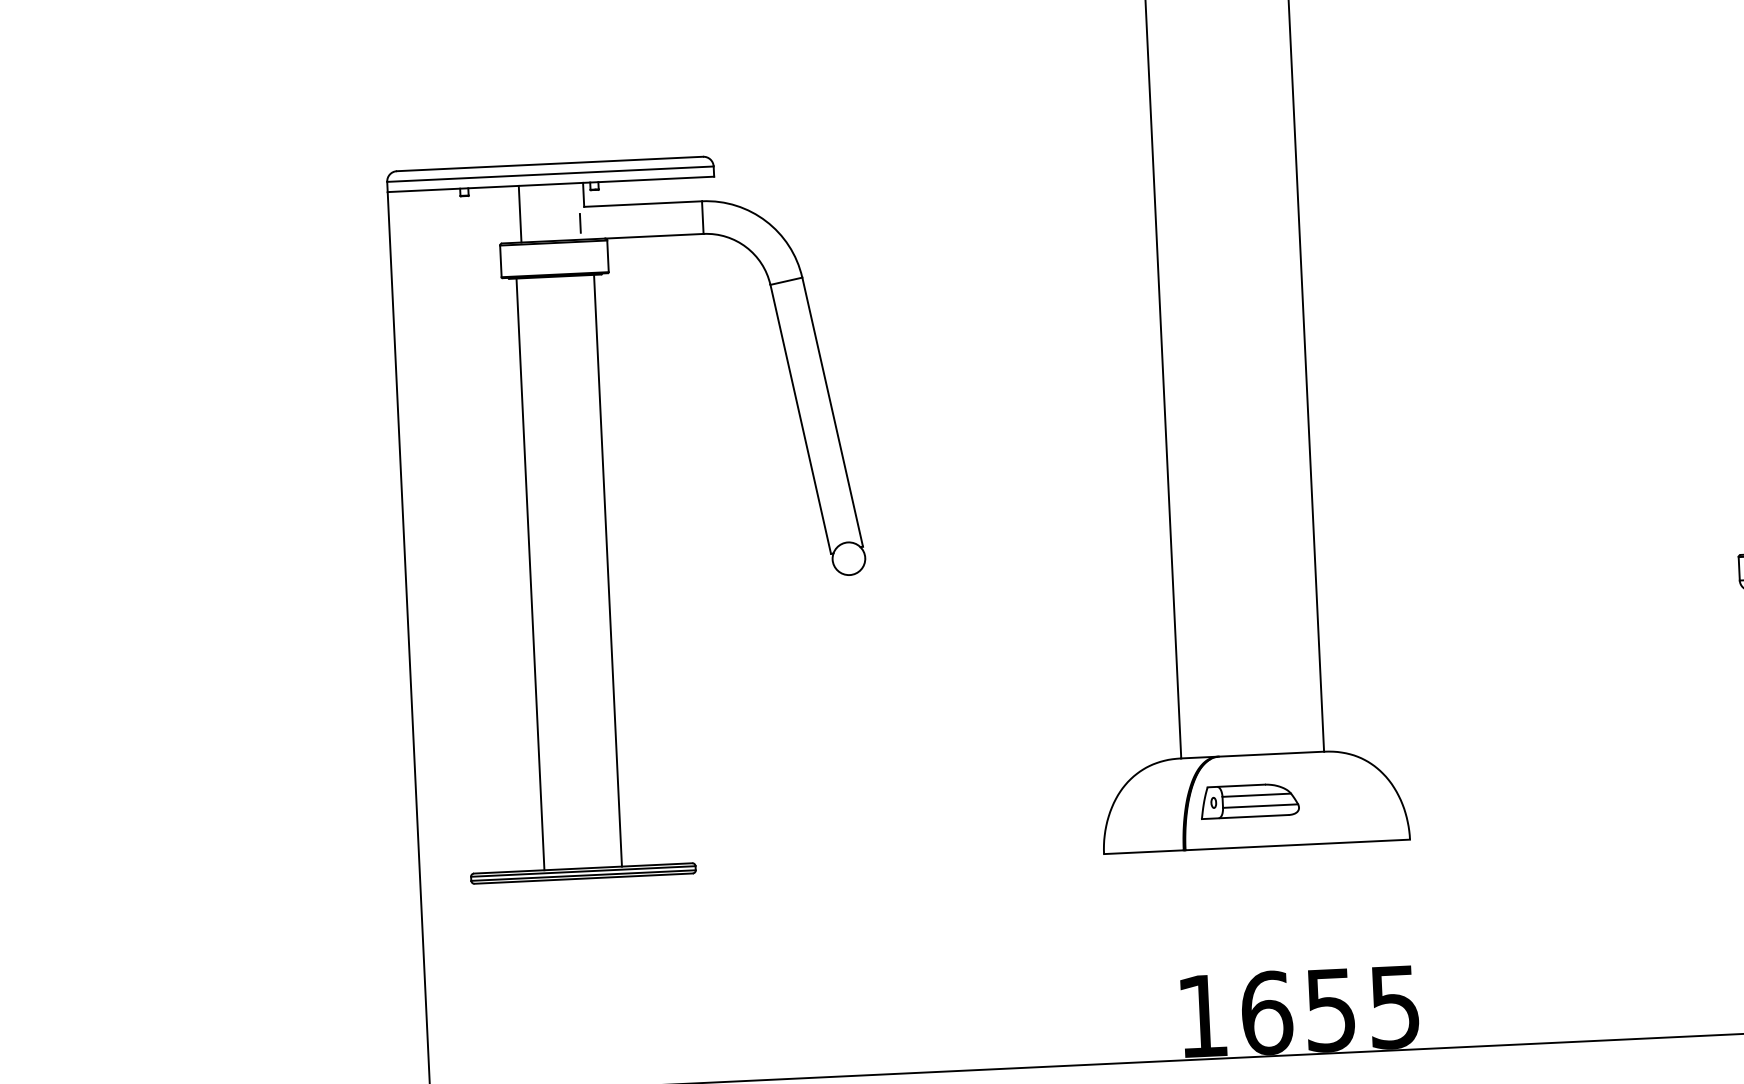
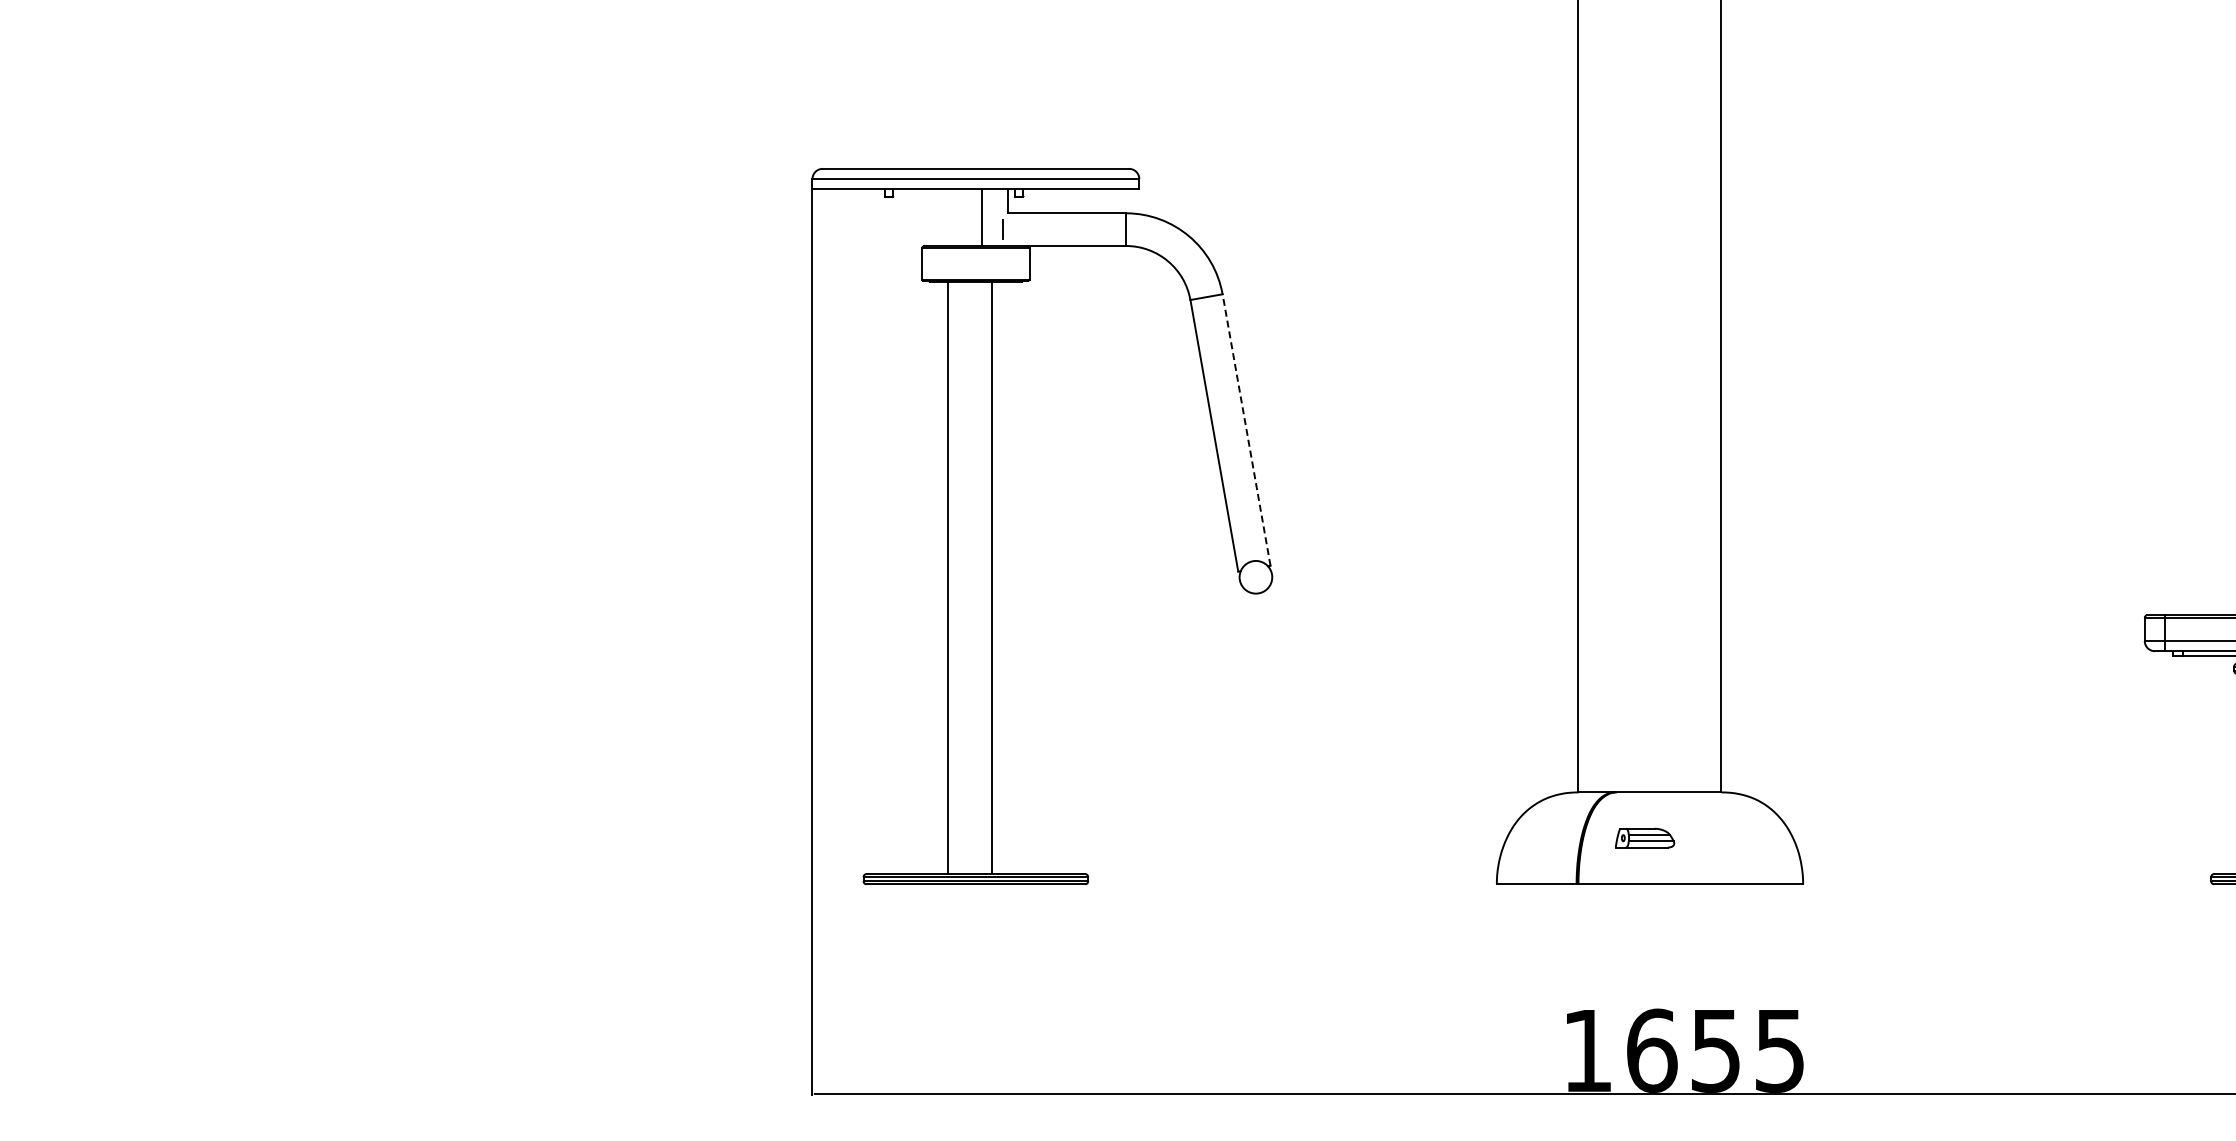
line: (519, 214) -> (981, 217), moved
line: (832, 412) -> (1246, 430), solid -> dashed
line: (607, 570) -> (947, 577), moved
line: (530, 573) -> (992, 577), moved
part: (1249, 800) -> (1644, 837), size x0.6

